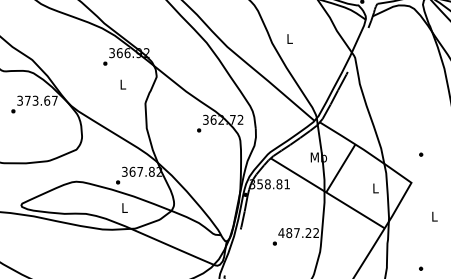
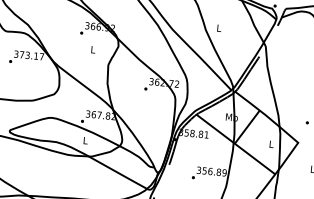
text: (47, 100) -> (36, 56), 373.67 -> 373.17
text: (298, 233) -> (211, 171), 487.22 -> 356.89

